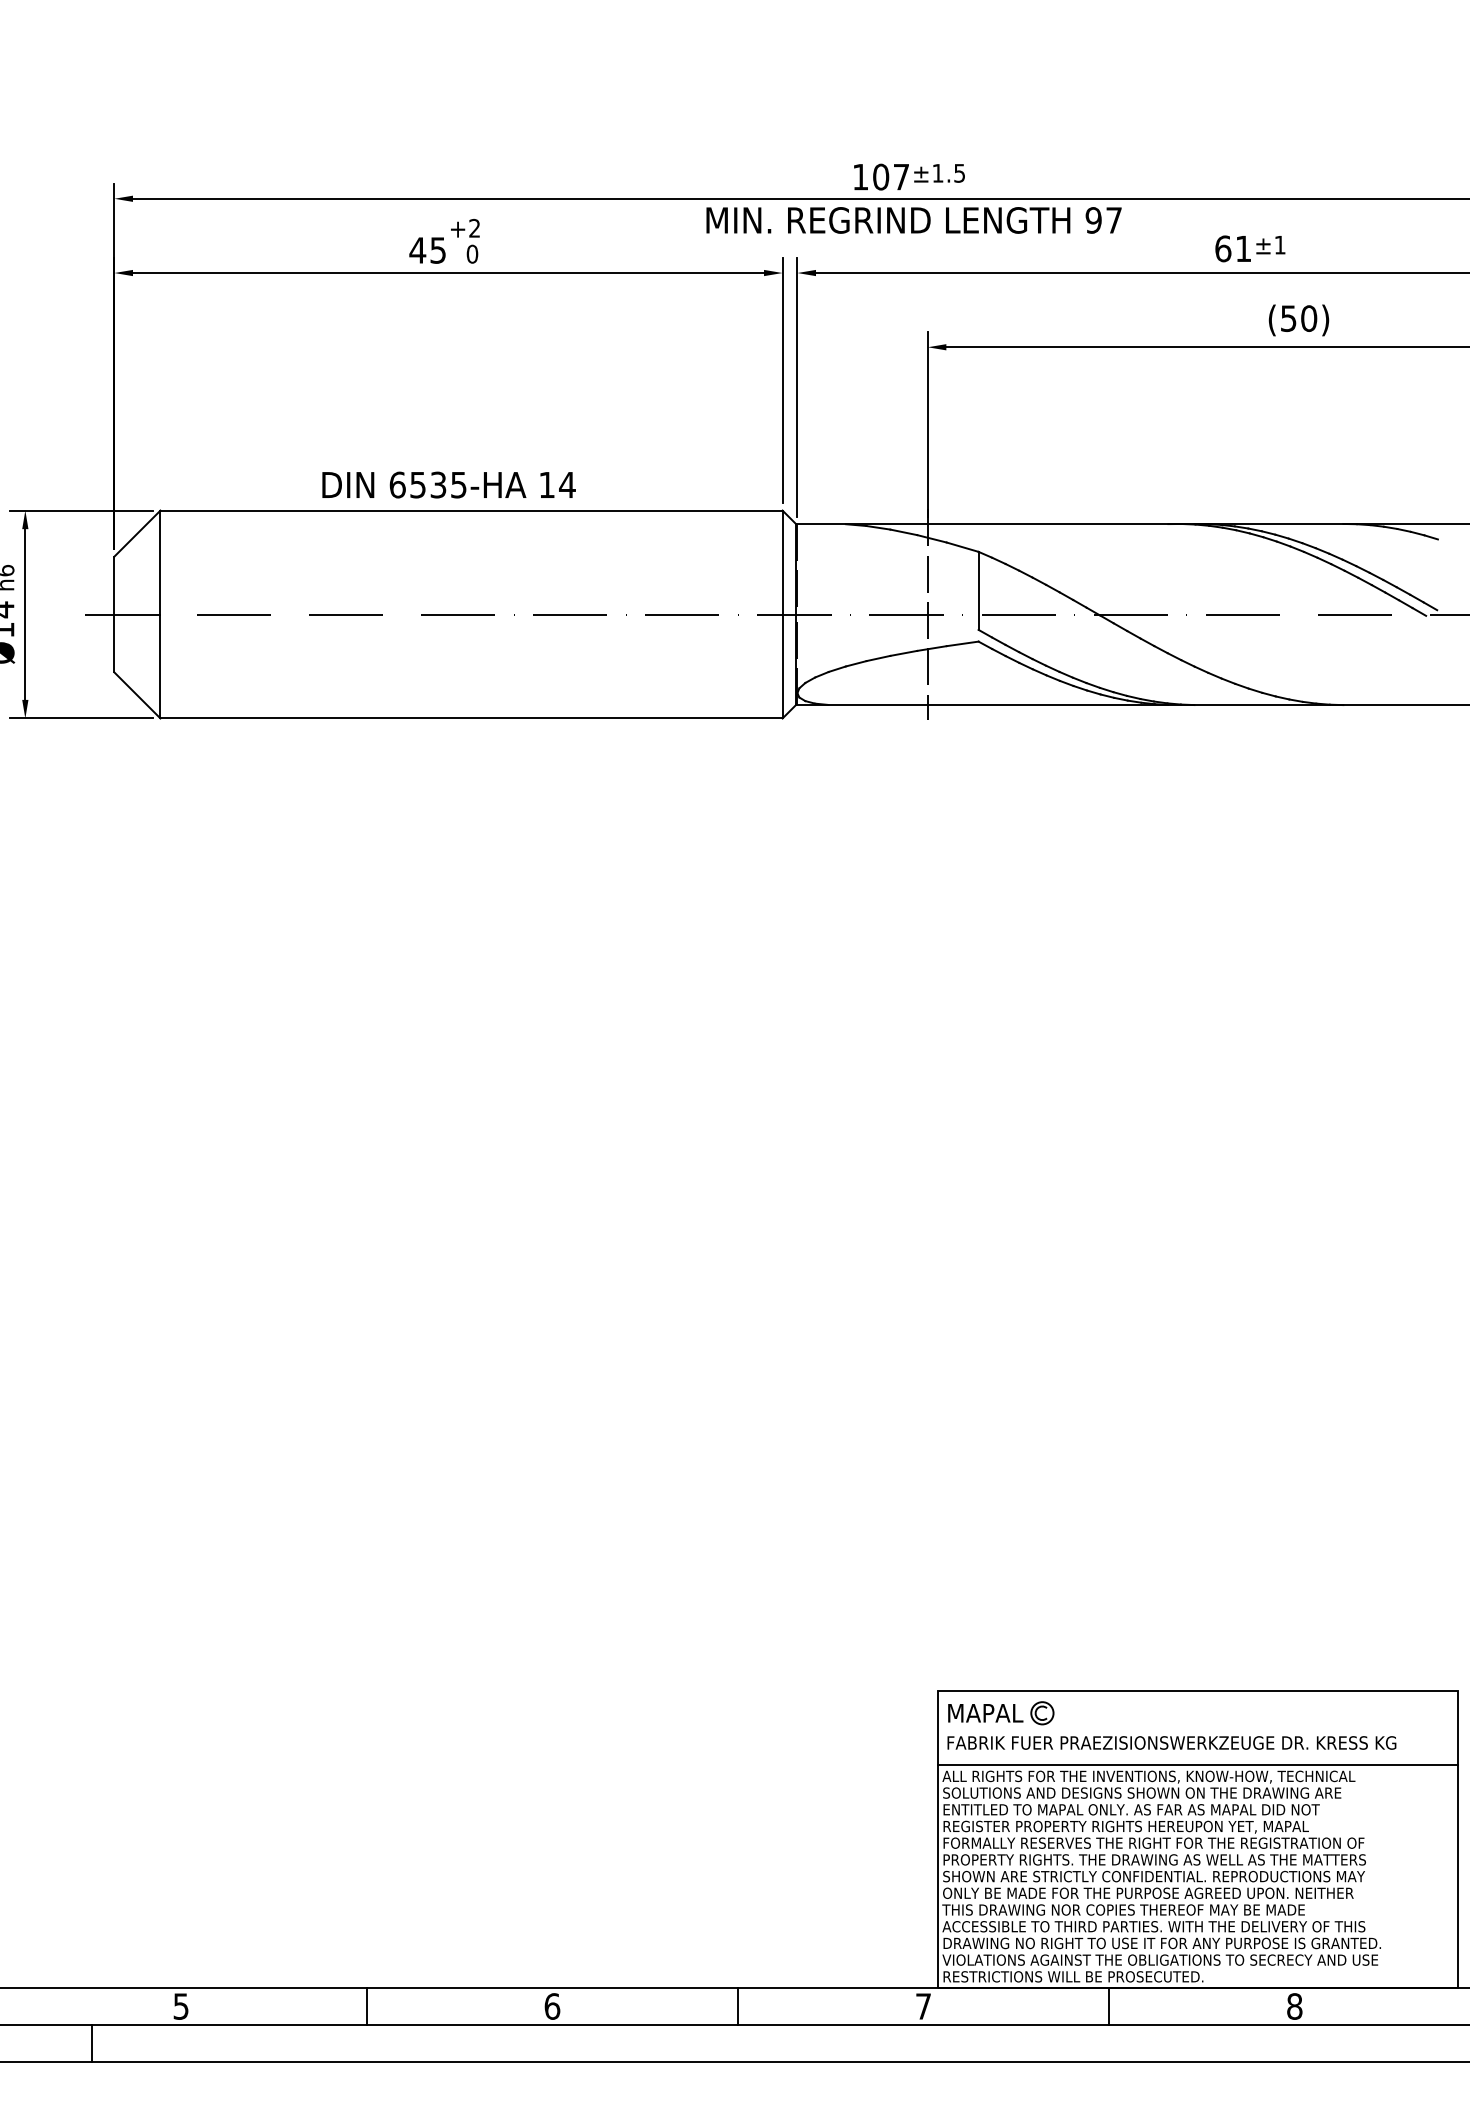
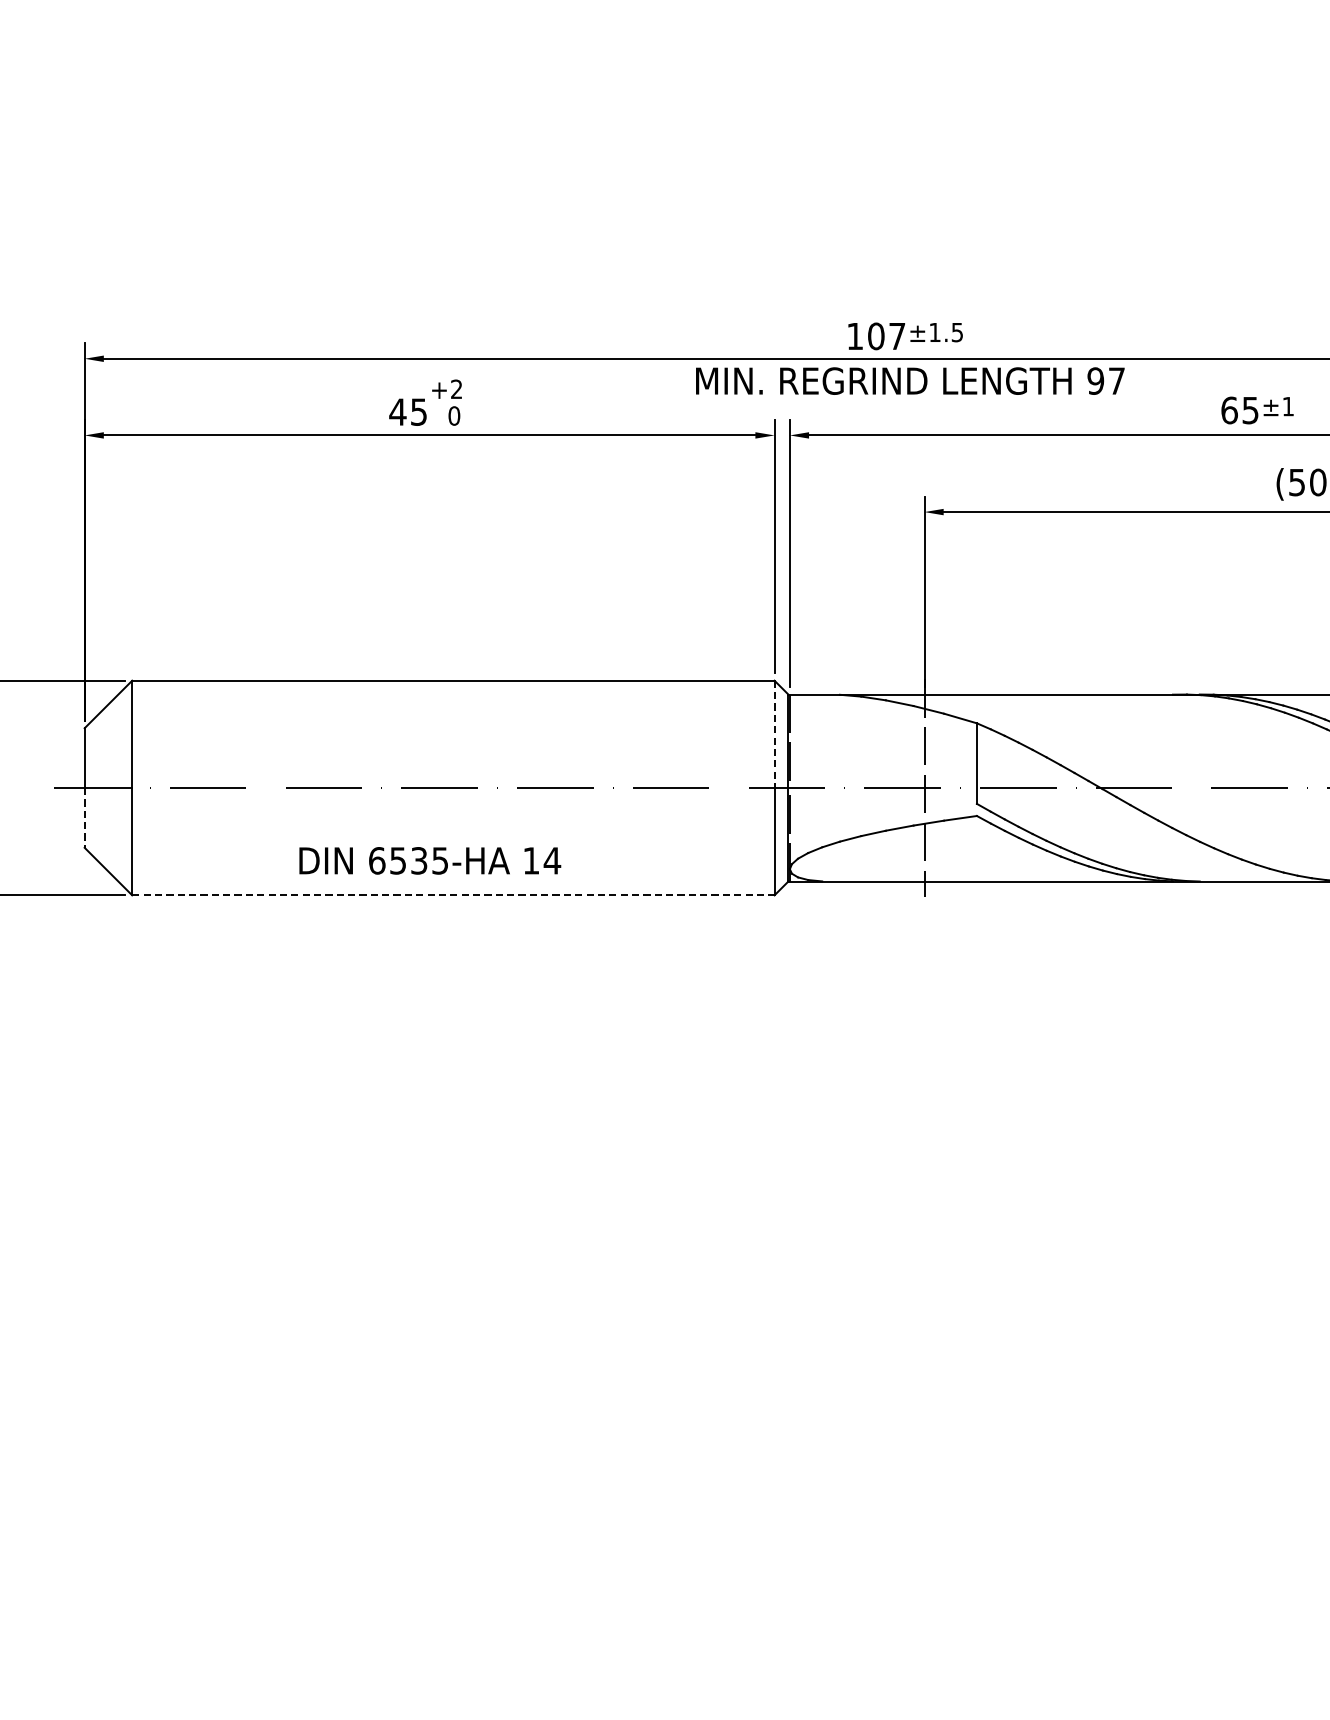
text: (1243, 249) -> (1250, 411), 61 -> 65
text: (448, 484) -> (429, 860), moved
line: (782, 562) -> (774, 734), solid -> dashed
line: (114, 643) -> (84, 817), solid -> dashed
line: (472, 718) -> (454, 895), solid -> dashed

